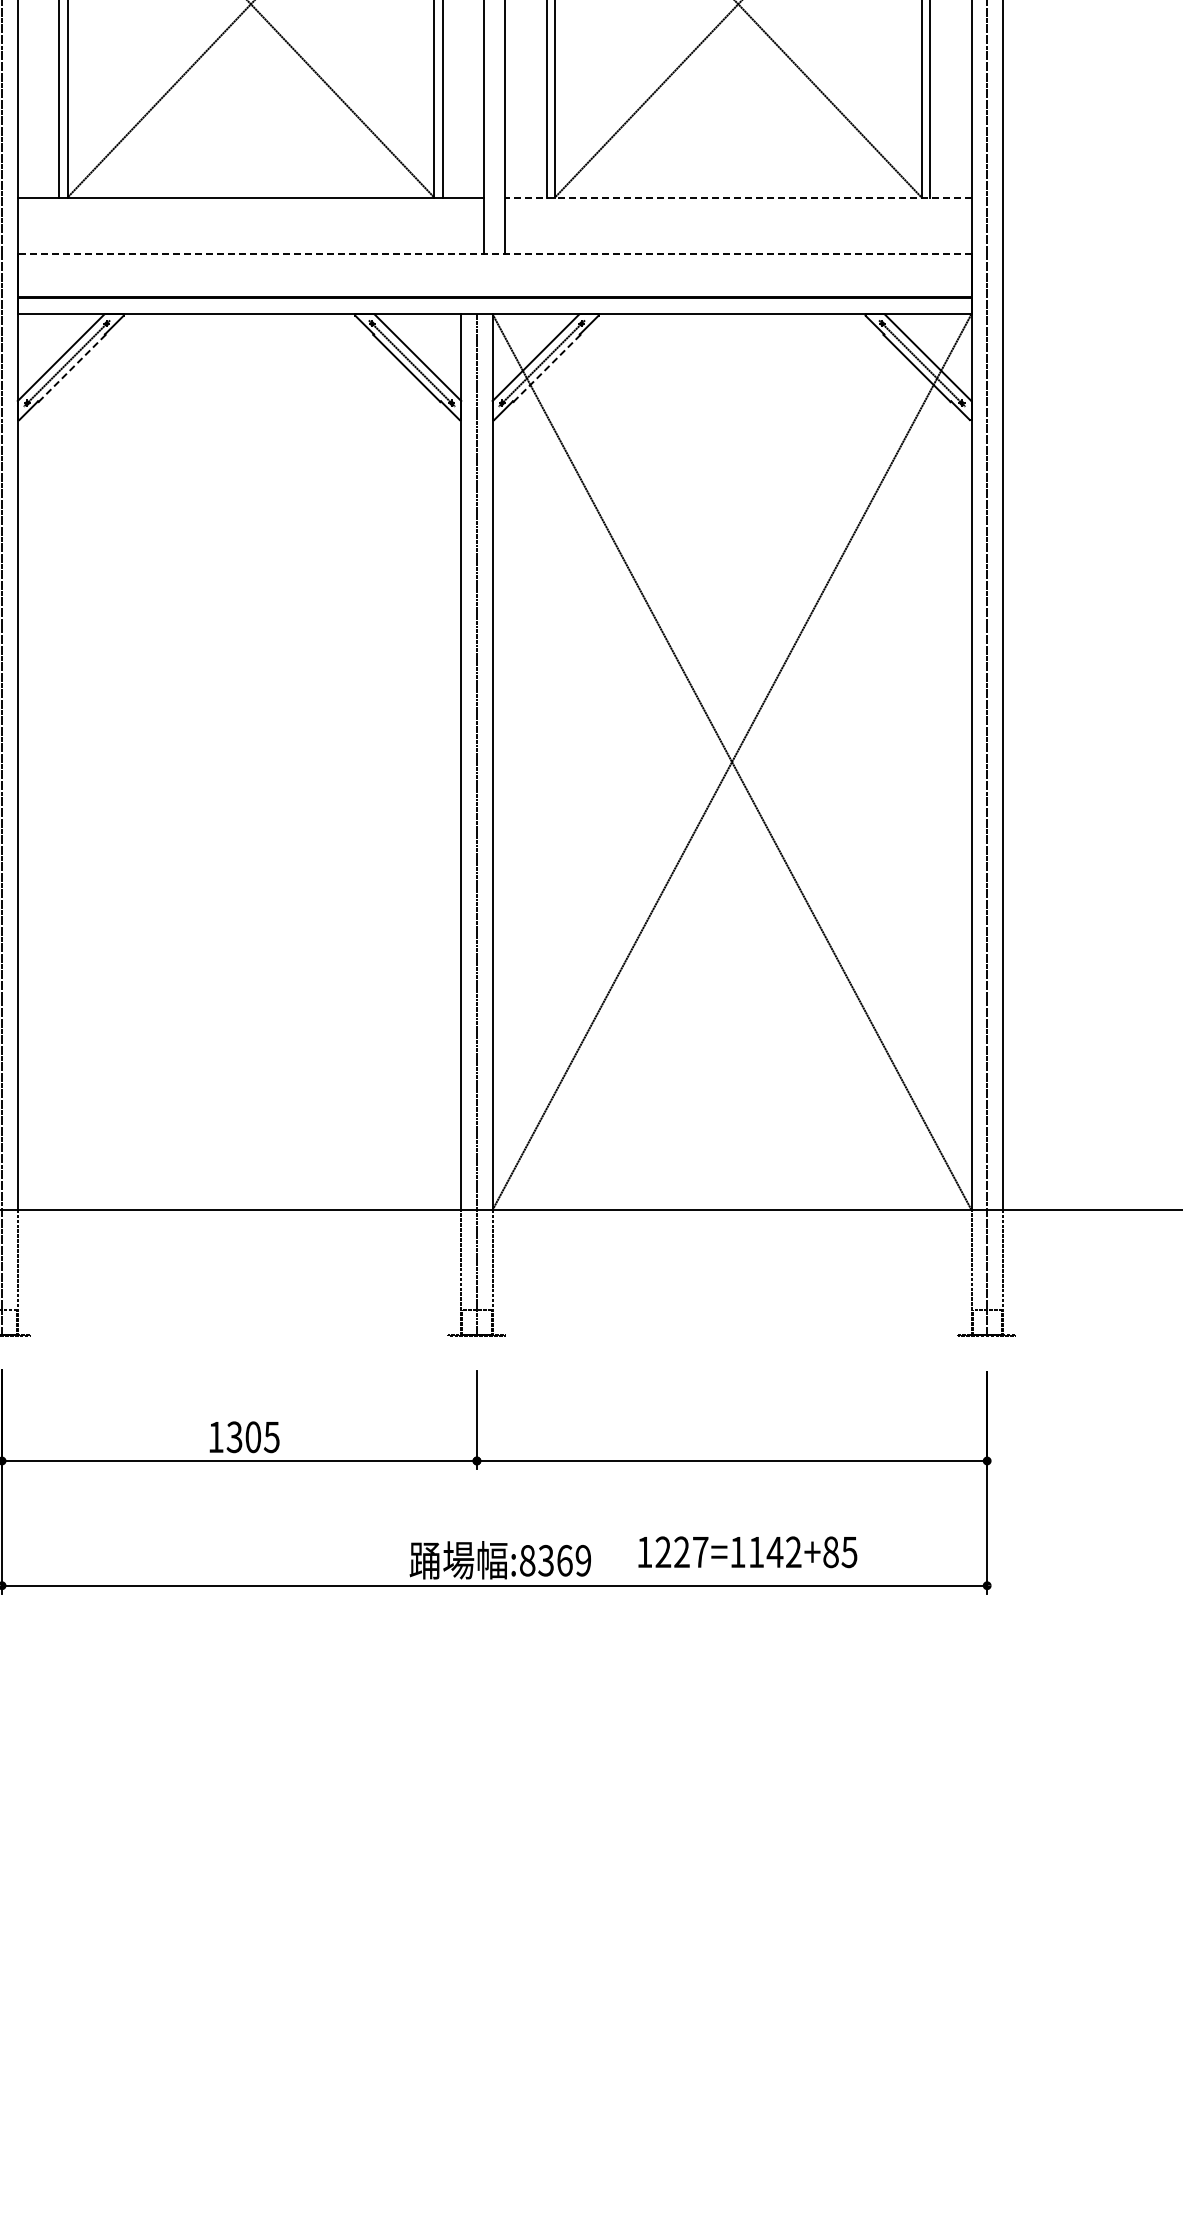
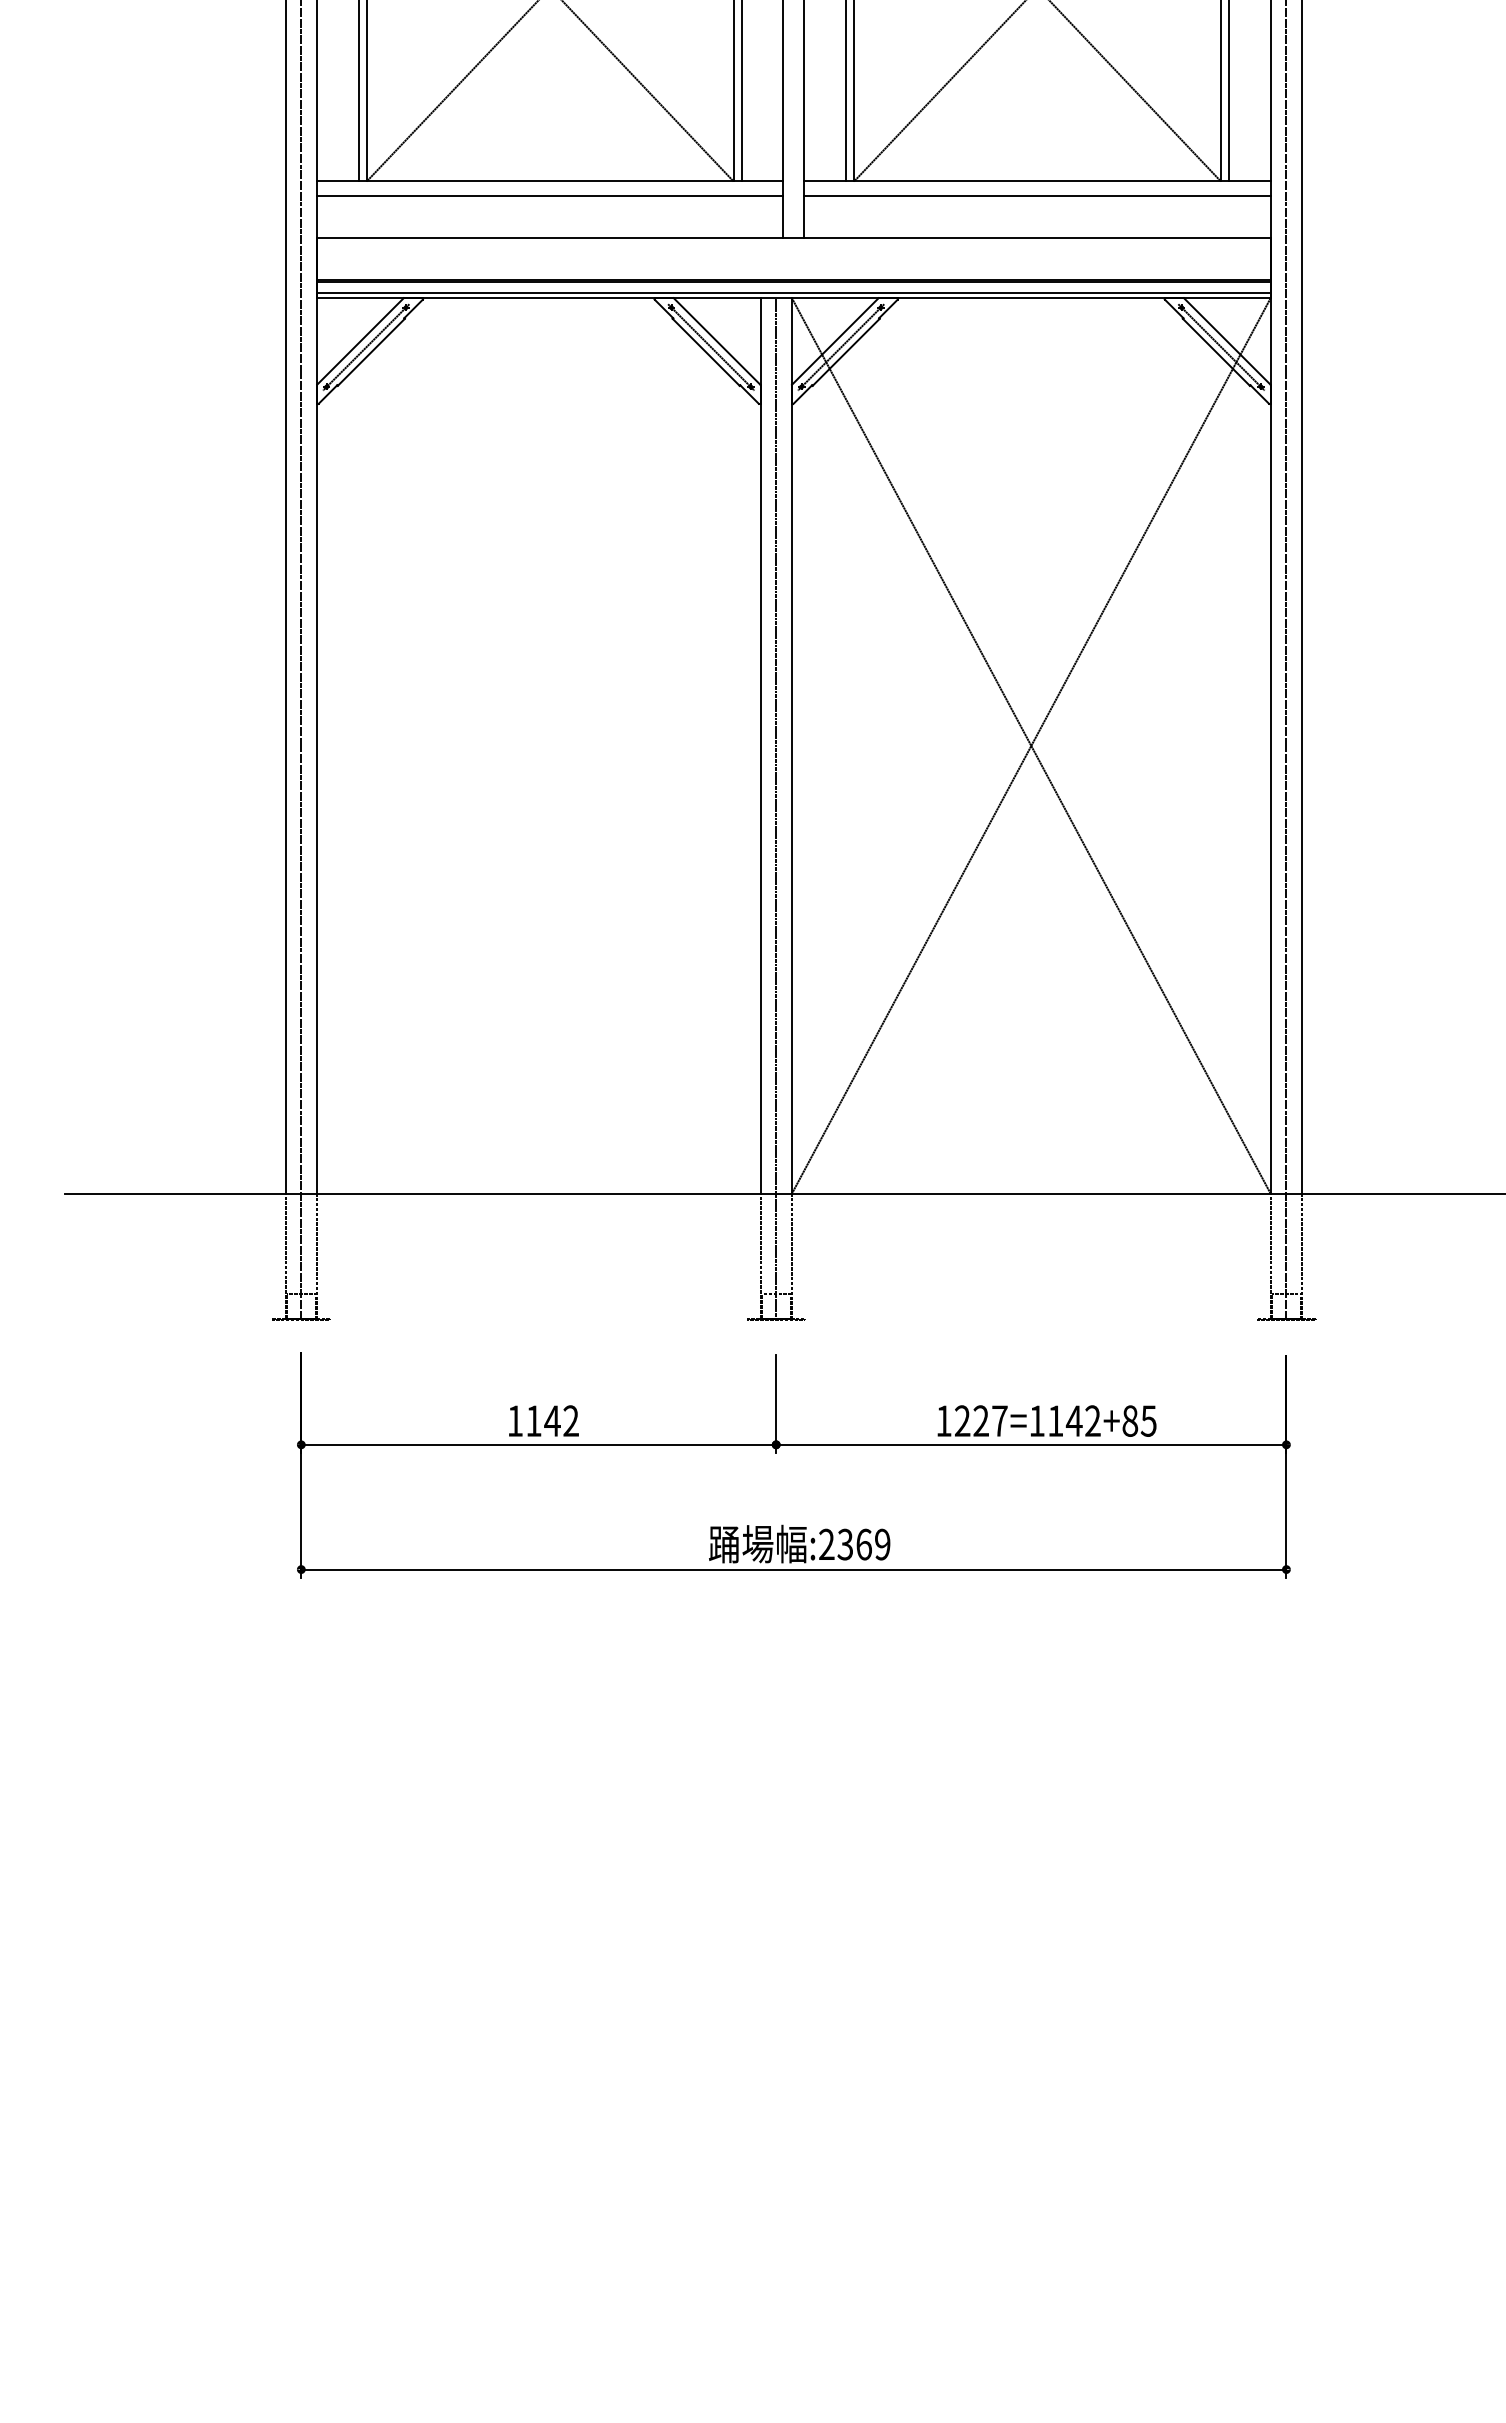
line: (738, 197) -> (1037, 181), dashed -> solid
line: (250, 212) -> (549, 196), added
line: (738, 212) -> (1037, 196), added
line: (494, 253) -> (793, 237), dashed -> solid
line: (494, 308) -> (793, 292), added
line: (72, 367) -> (371, 351), dashed -> solid
line: (547, 367) -> (846, 351), dashed -> solid
text: (253, 1436) -> (552, 1420), 1305 -> 1142
text: (747, 1551) -> (1046, 1420), moved
text: (527, 1560) -> (826, 1544), :8369 -> :2369

